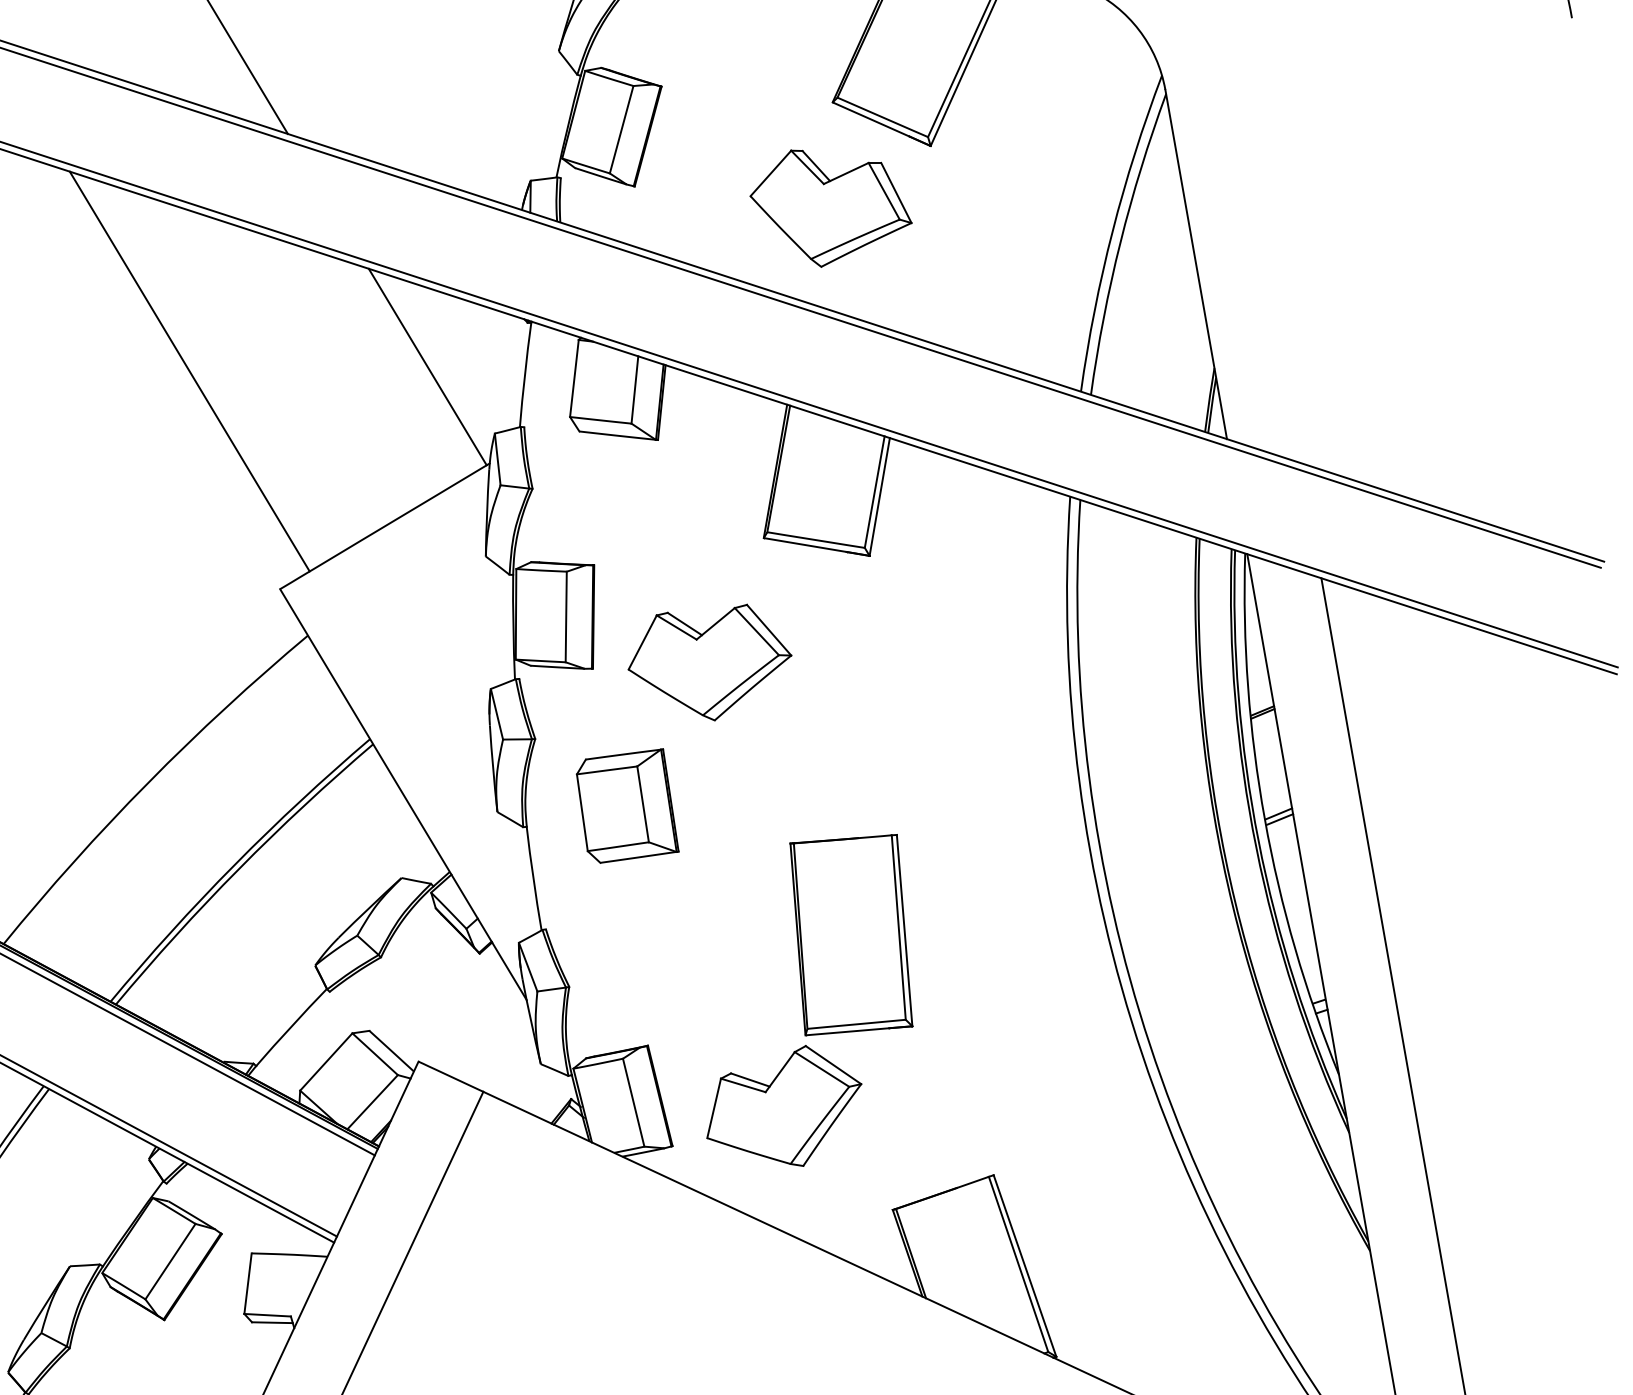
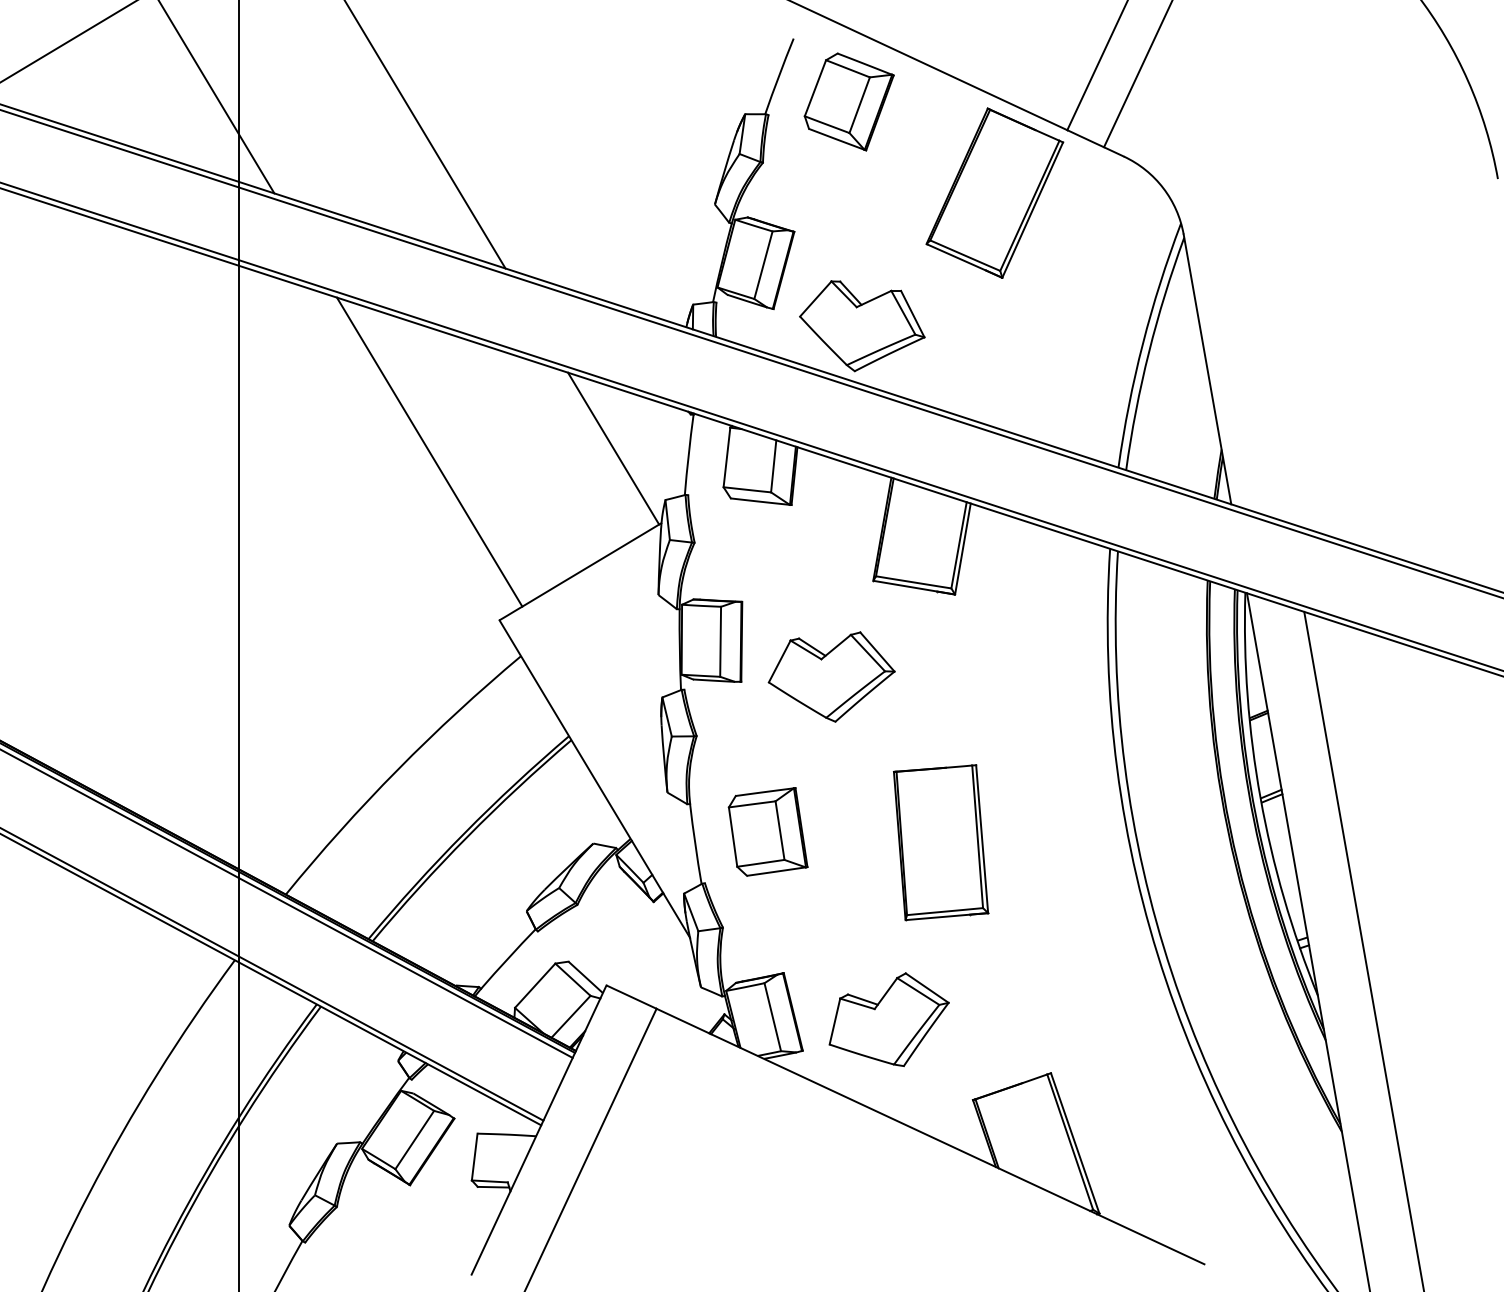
part: (831, 209) -> (862, 326), moved
part: (626, 805) -> (767, 831), moved
part: (852, 934) -> (941, 842), moved

